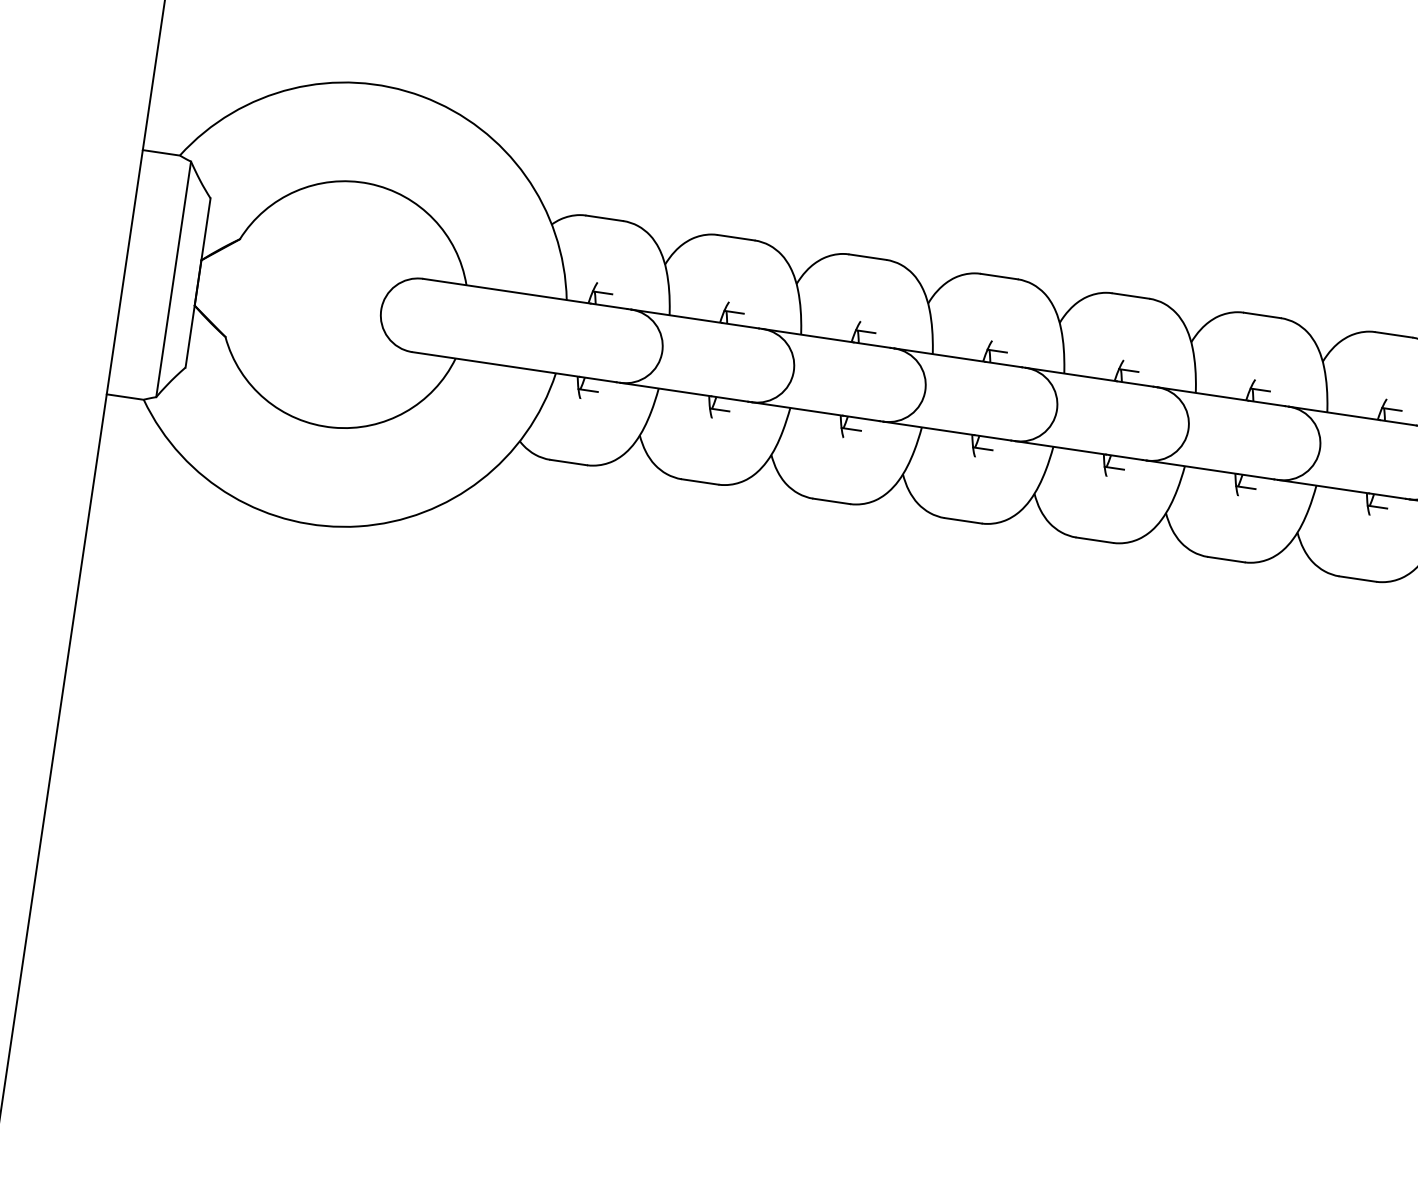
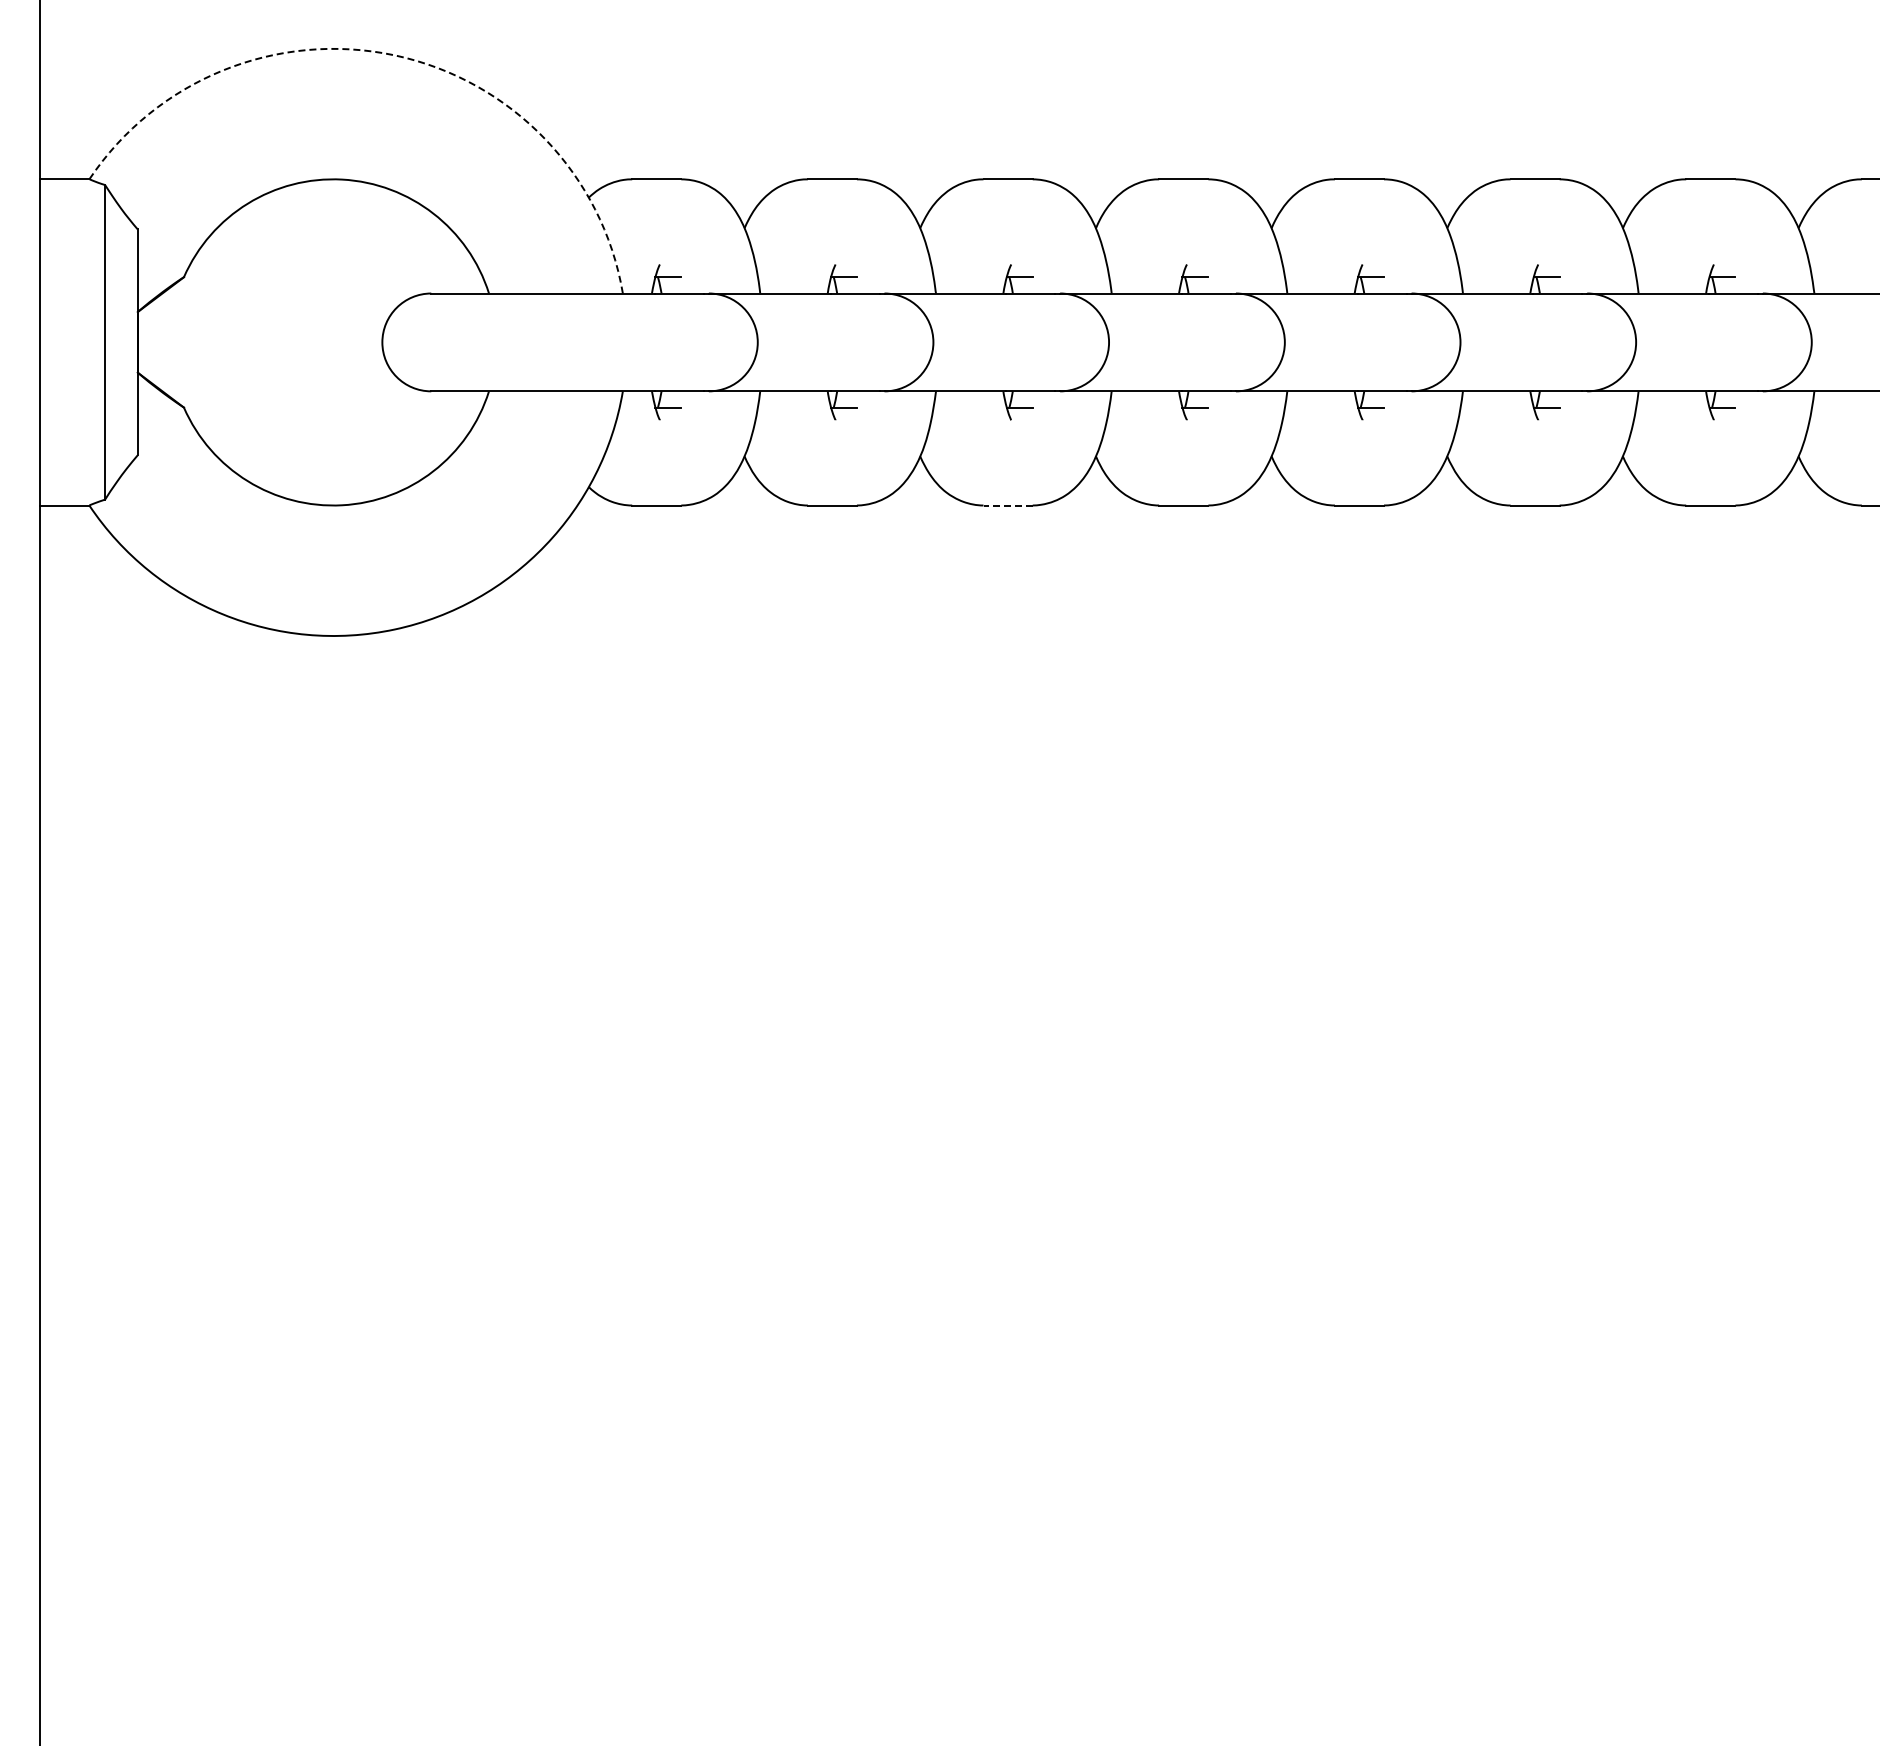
arc: (422, 96) -> (394, 55), solid -> dashed
line: (832, 501) -> (1008, 505), solid -> dashed

